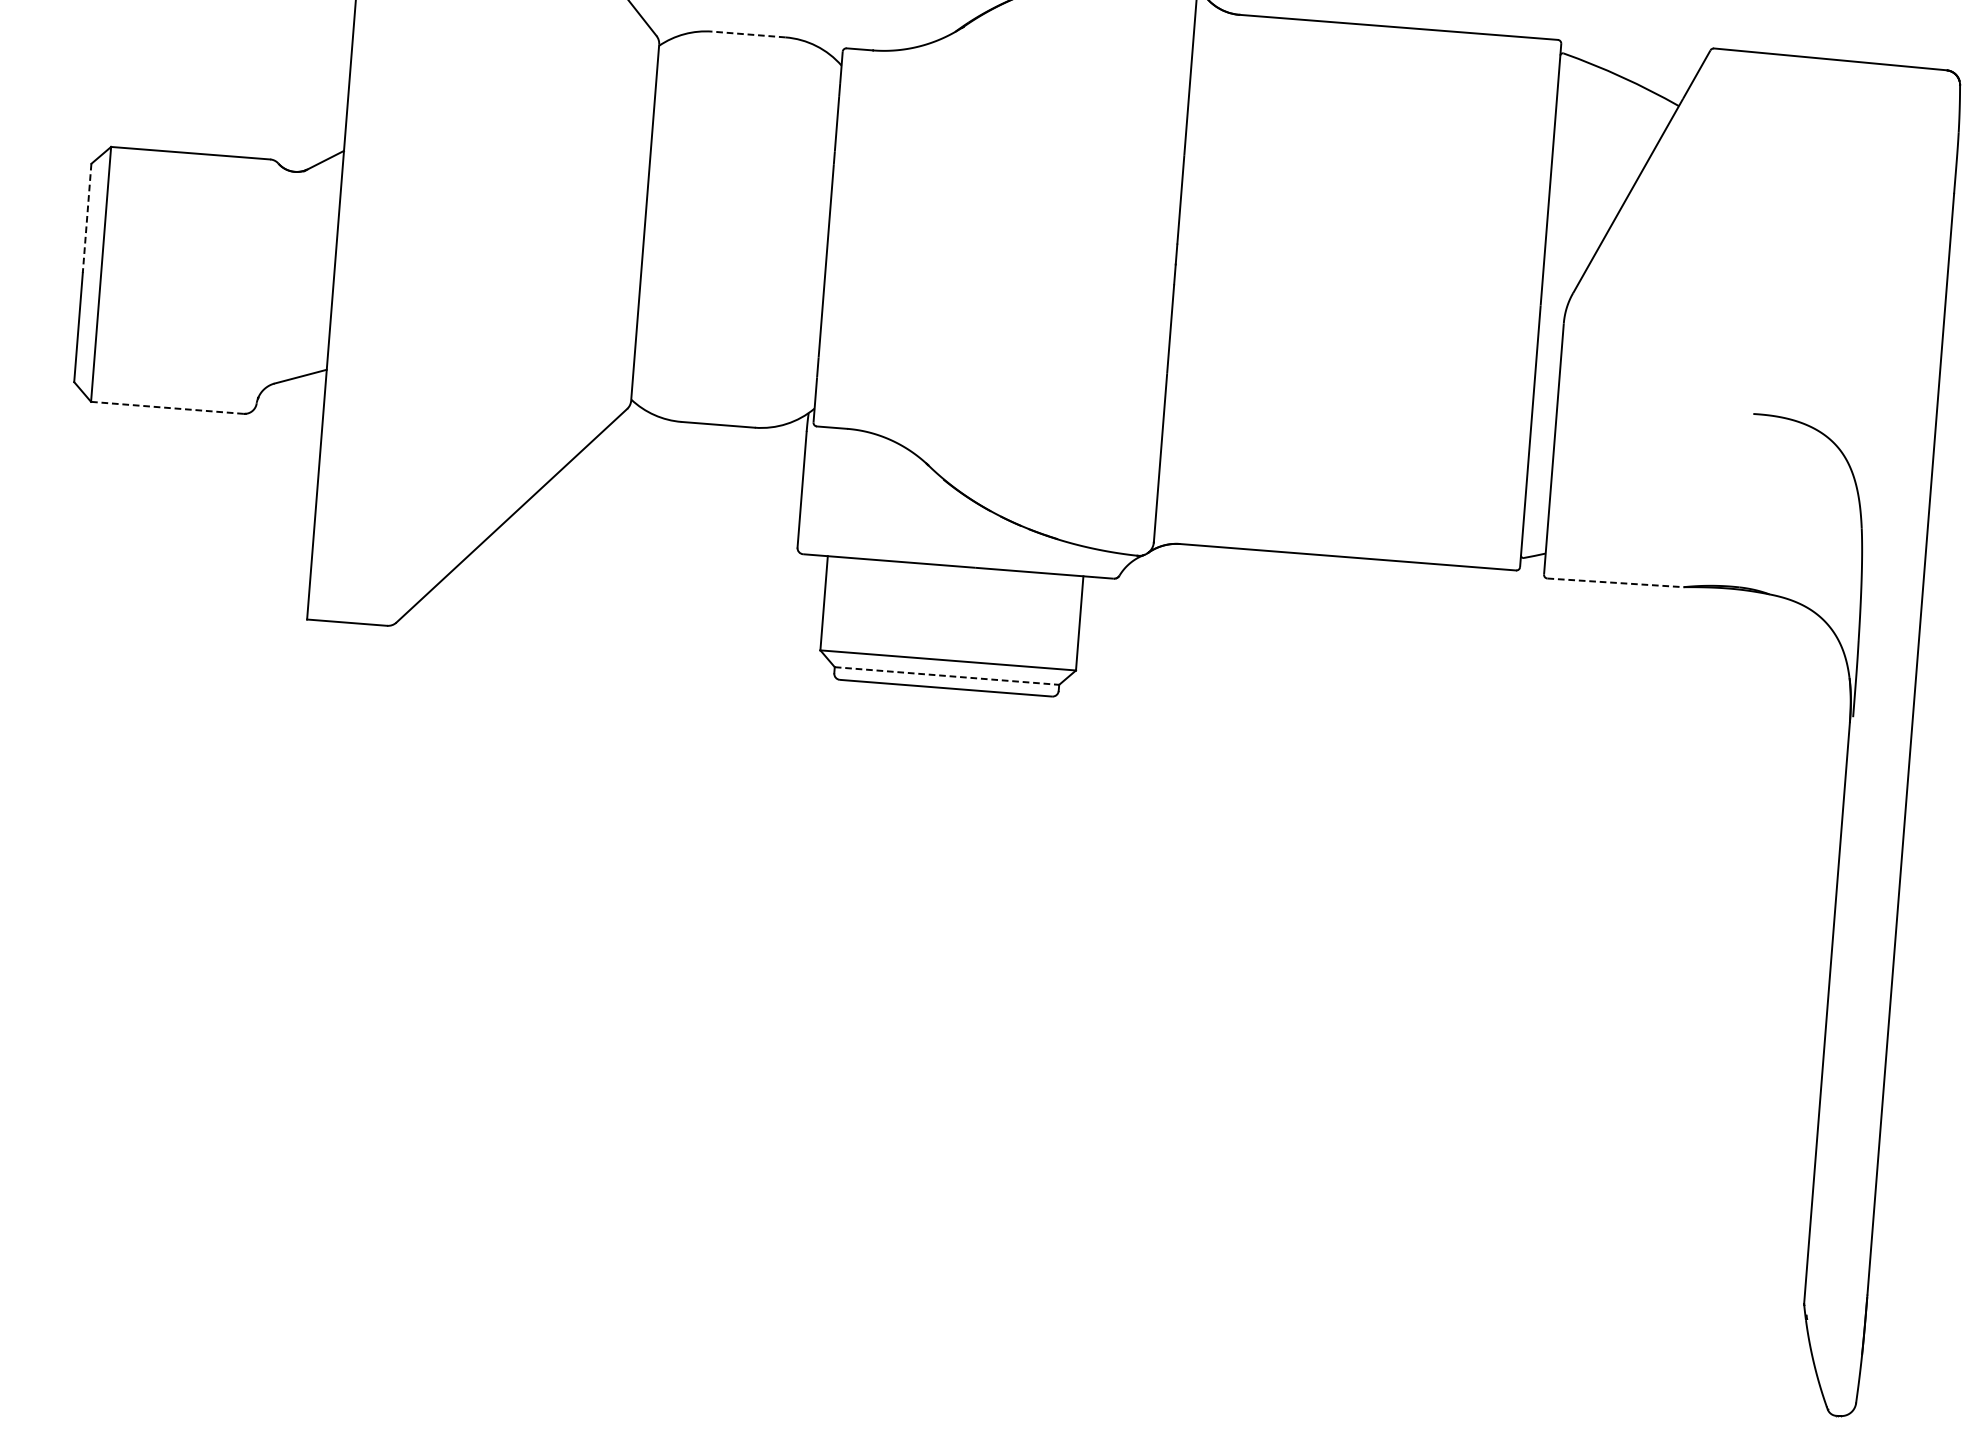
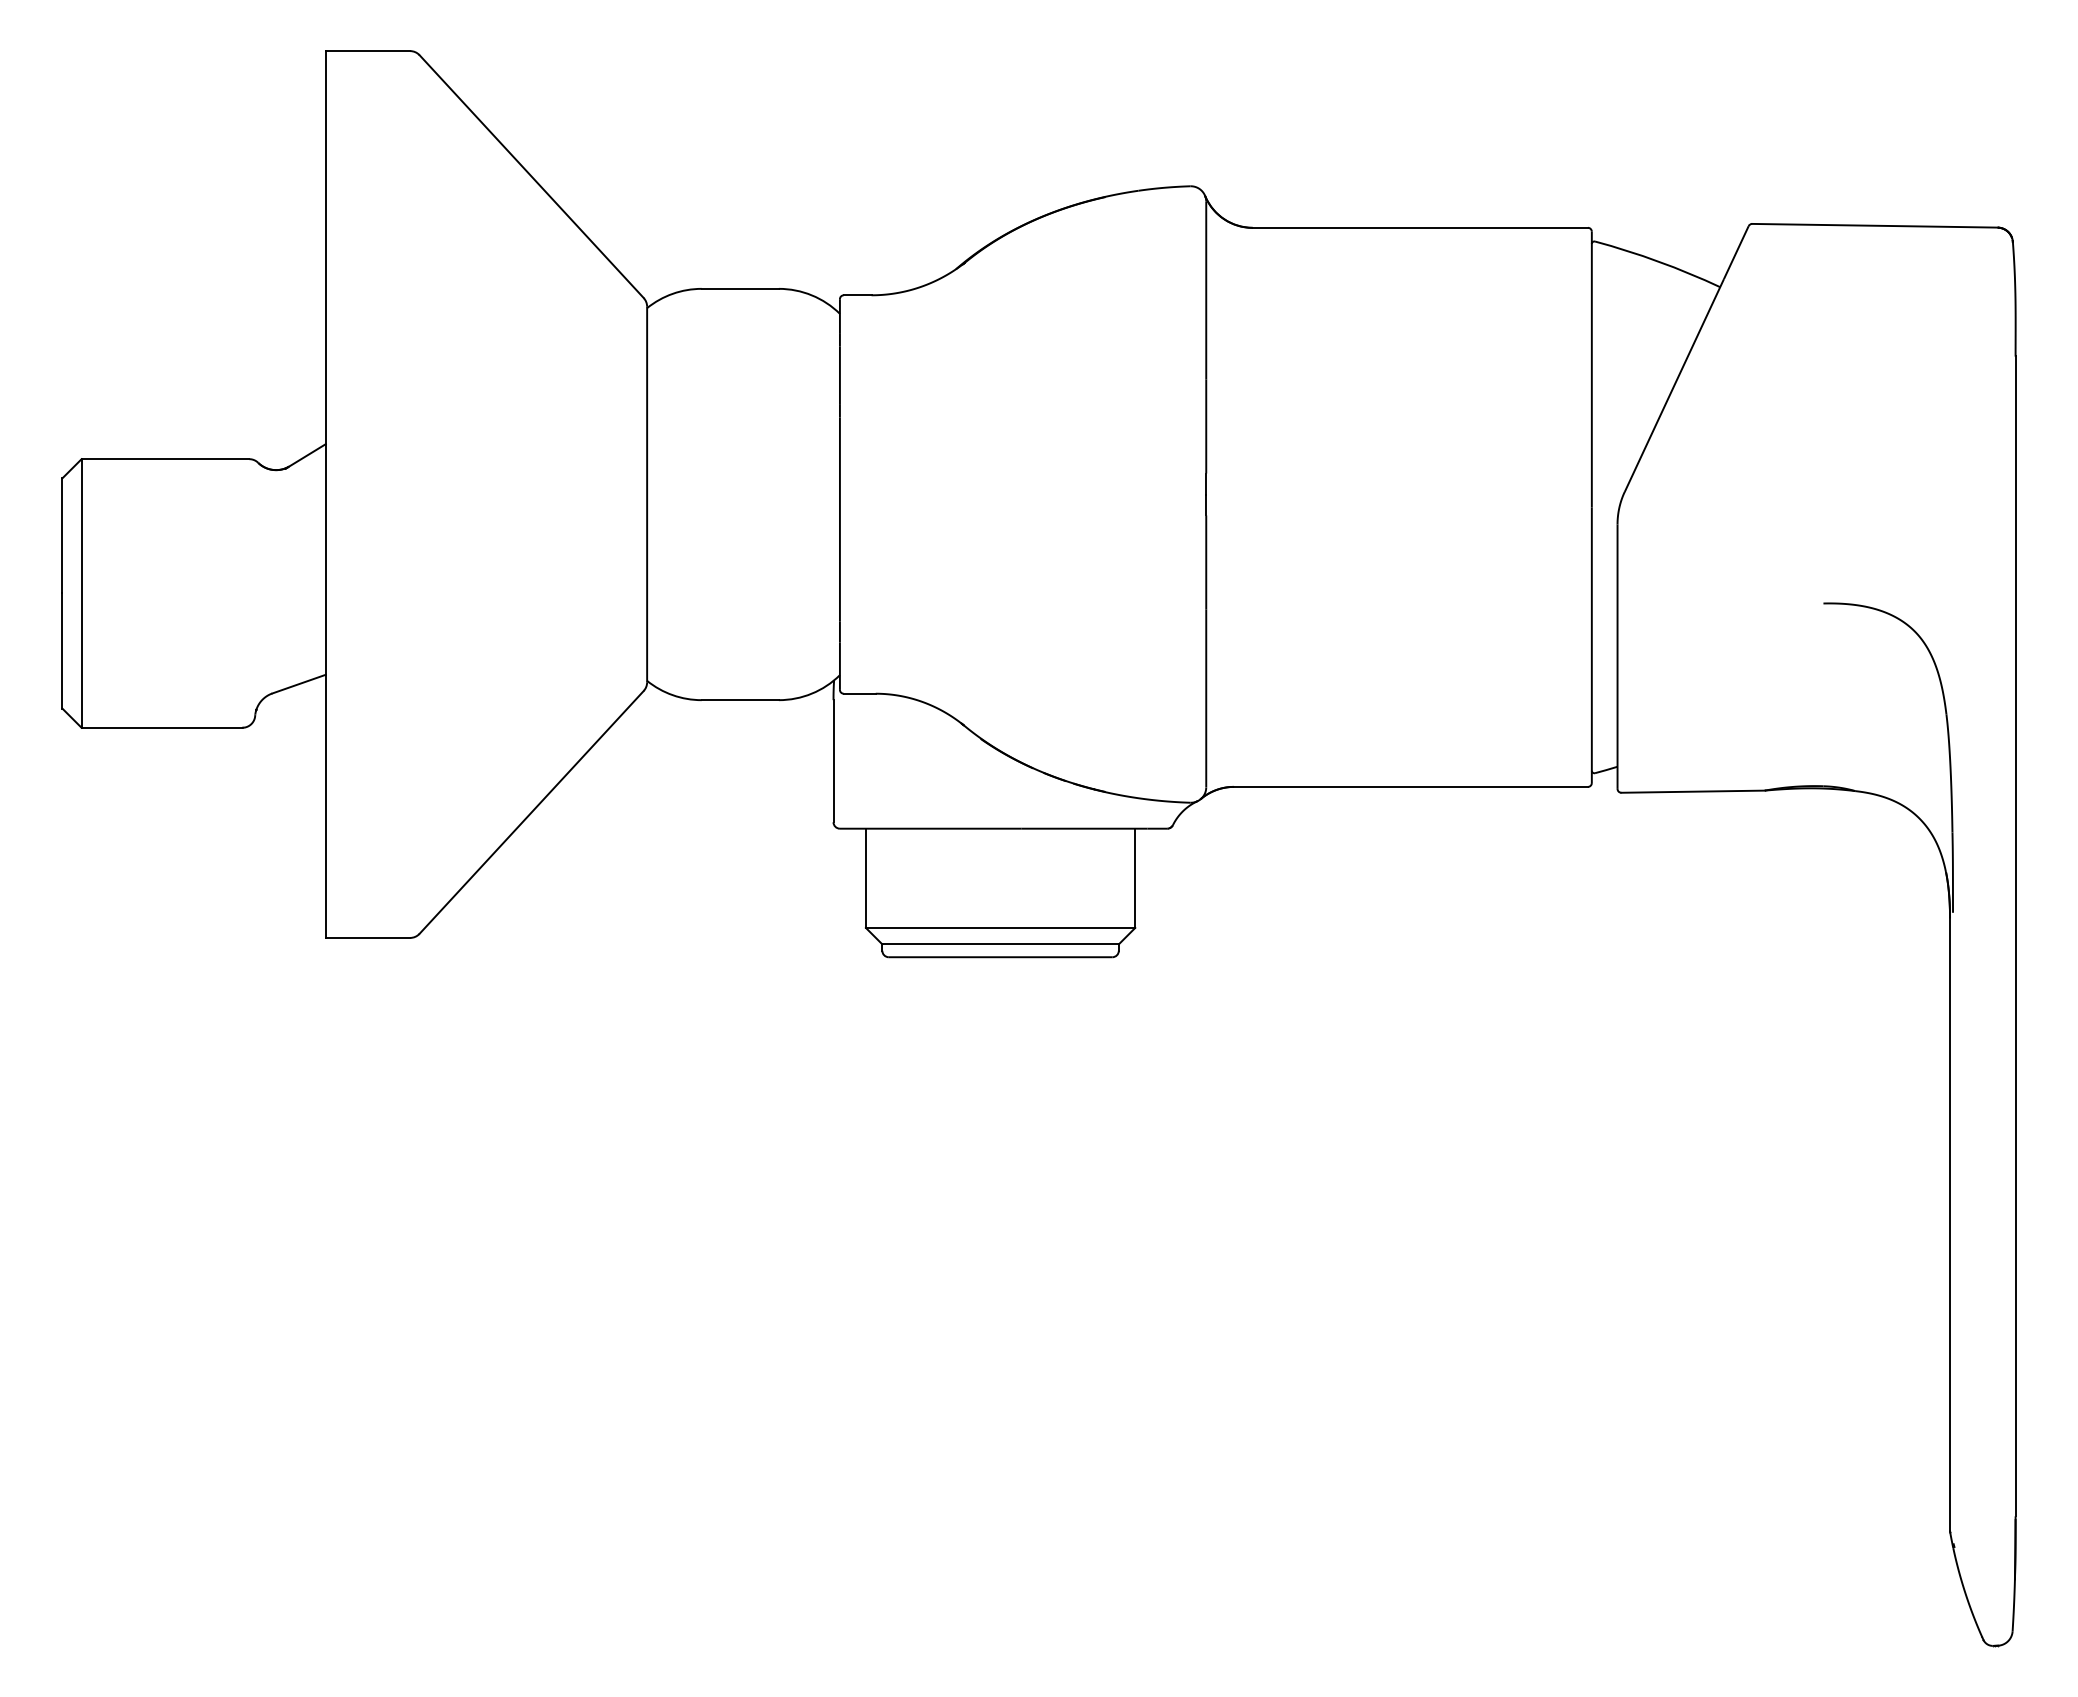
line: (749, 34) -> (740, 288), dashed -> solid
line: (87, 217) -> (62, 535), dashed -> solid
line: (167, 407) -> (162, 727), dashed -> solid
line: (1615, 582) -> (1693, 791), dashed -> solid
line: (947, 676) -> (1001, 944), dashed -> solid

